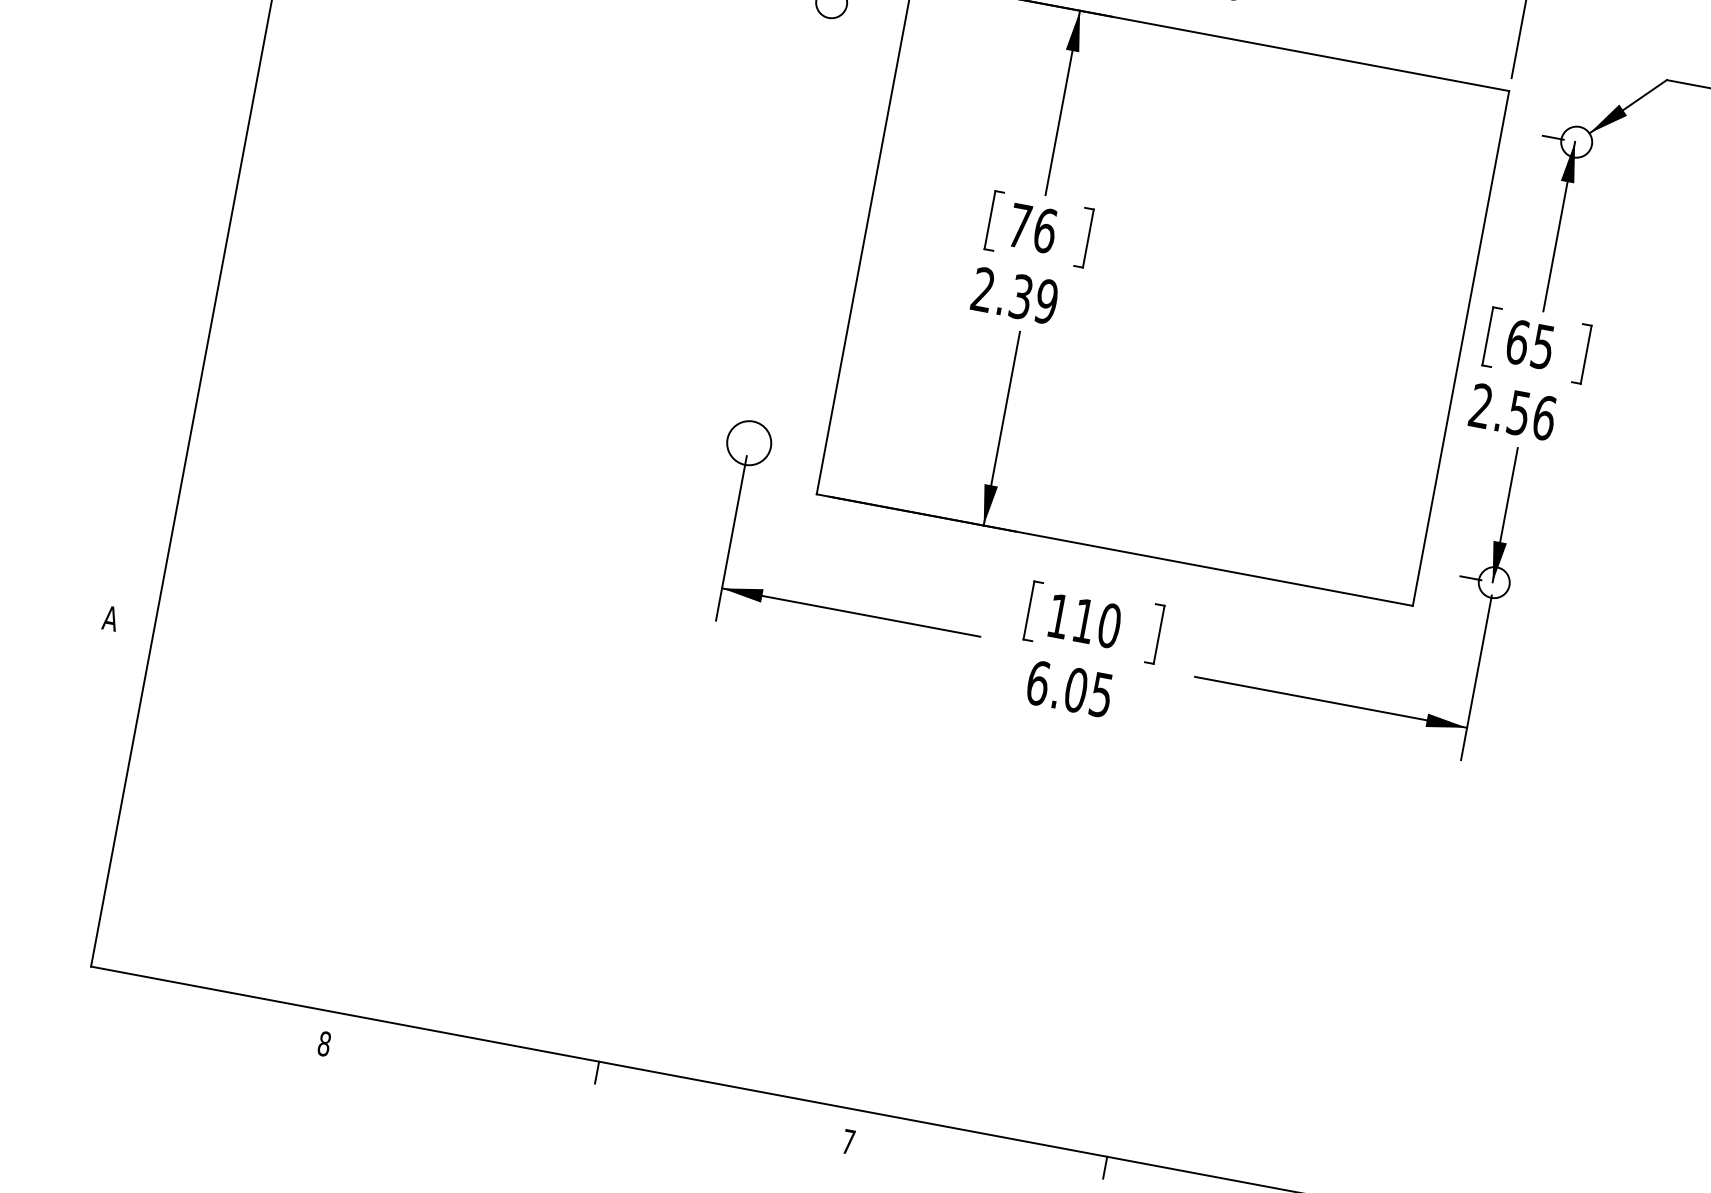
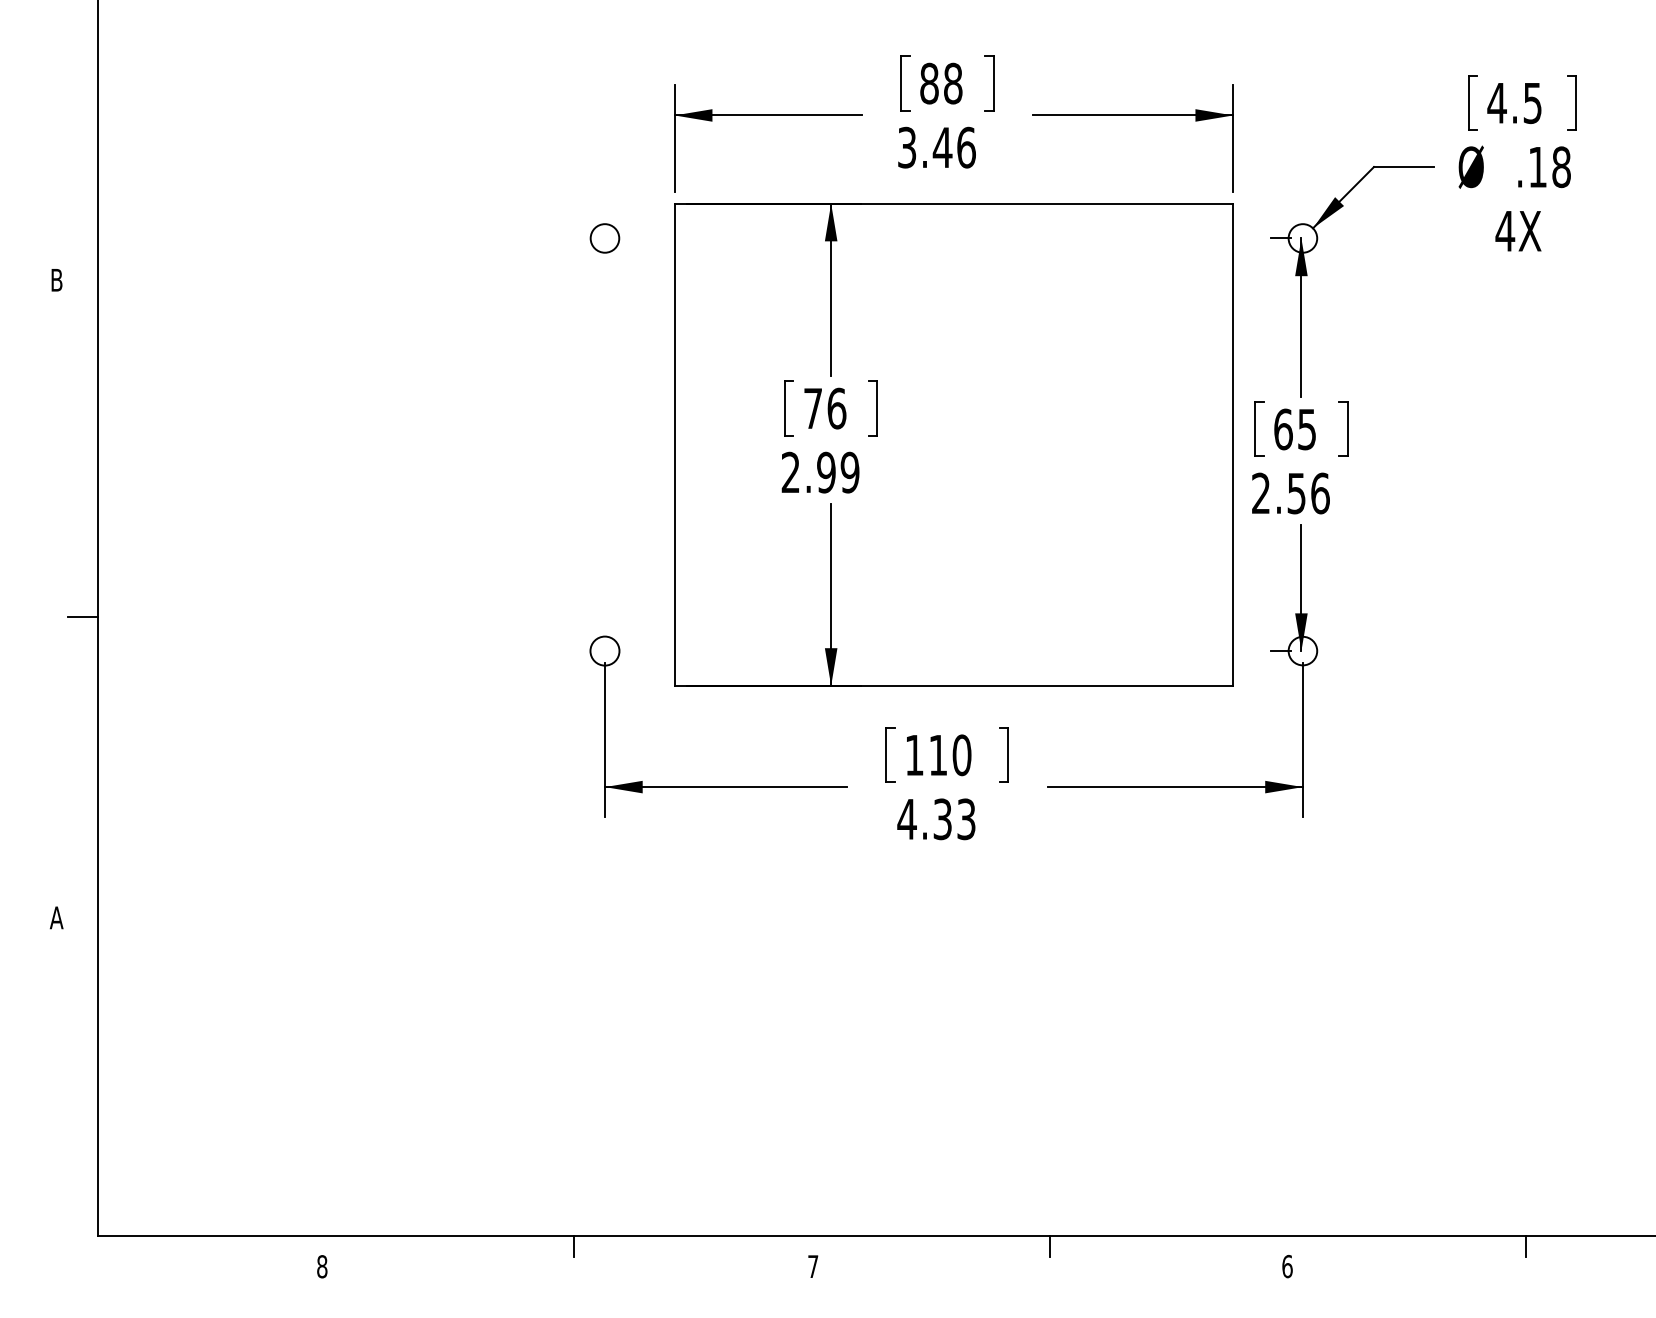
text: (1021, 296) -> (826, 472), 2.39 -> 2.99
line: (198, 301) -> (82, 616), added
circle: (748, 442) -> (604, 650), size x0.71
text: (1069, 689) -> (936, 819), 6.05 -> 4.33

